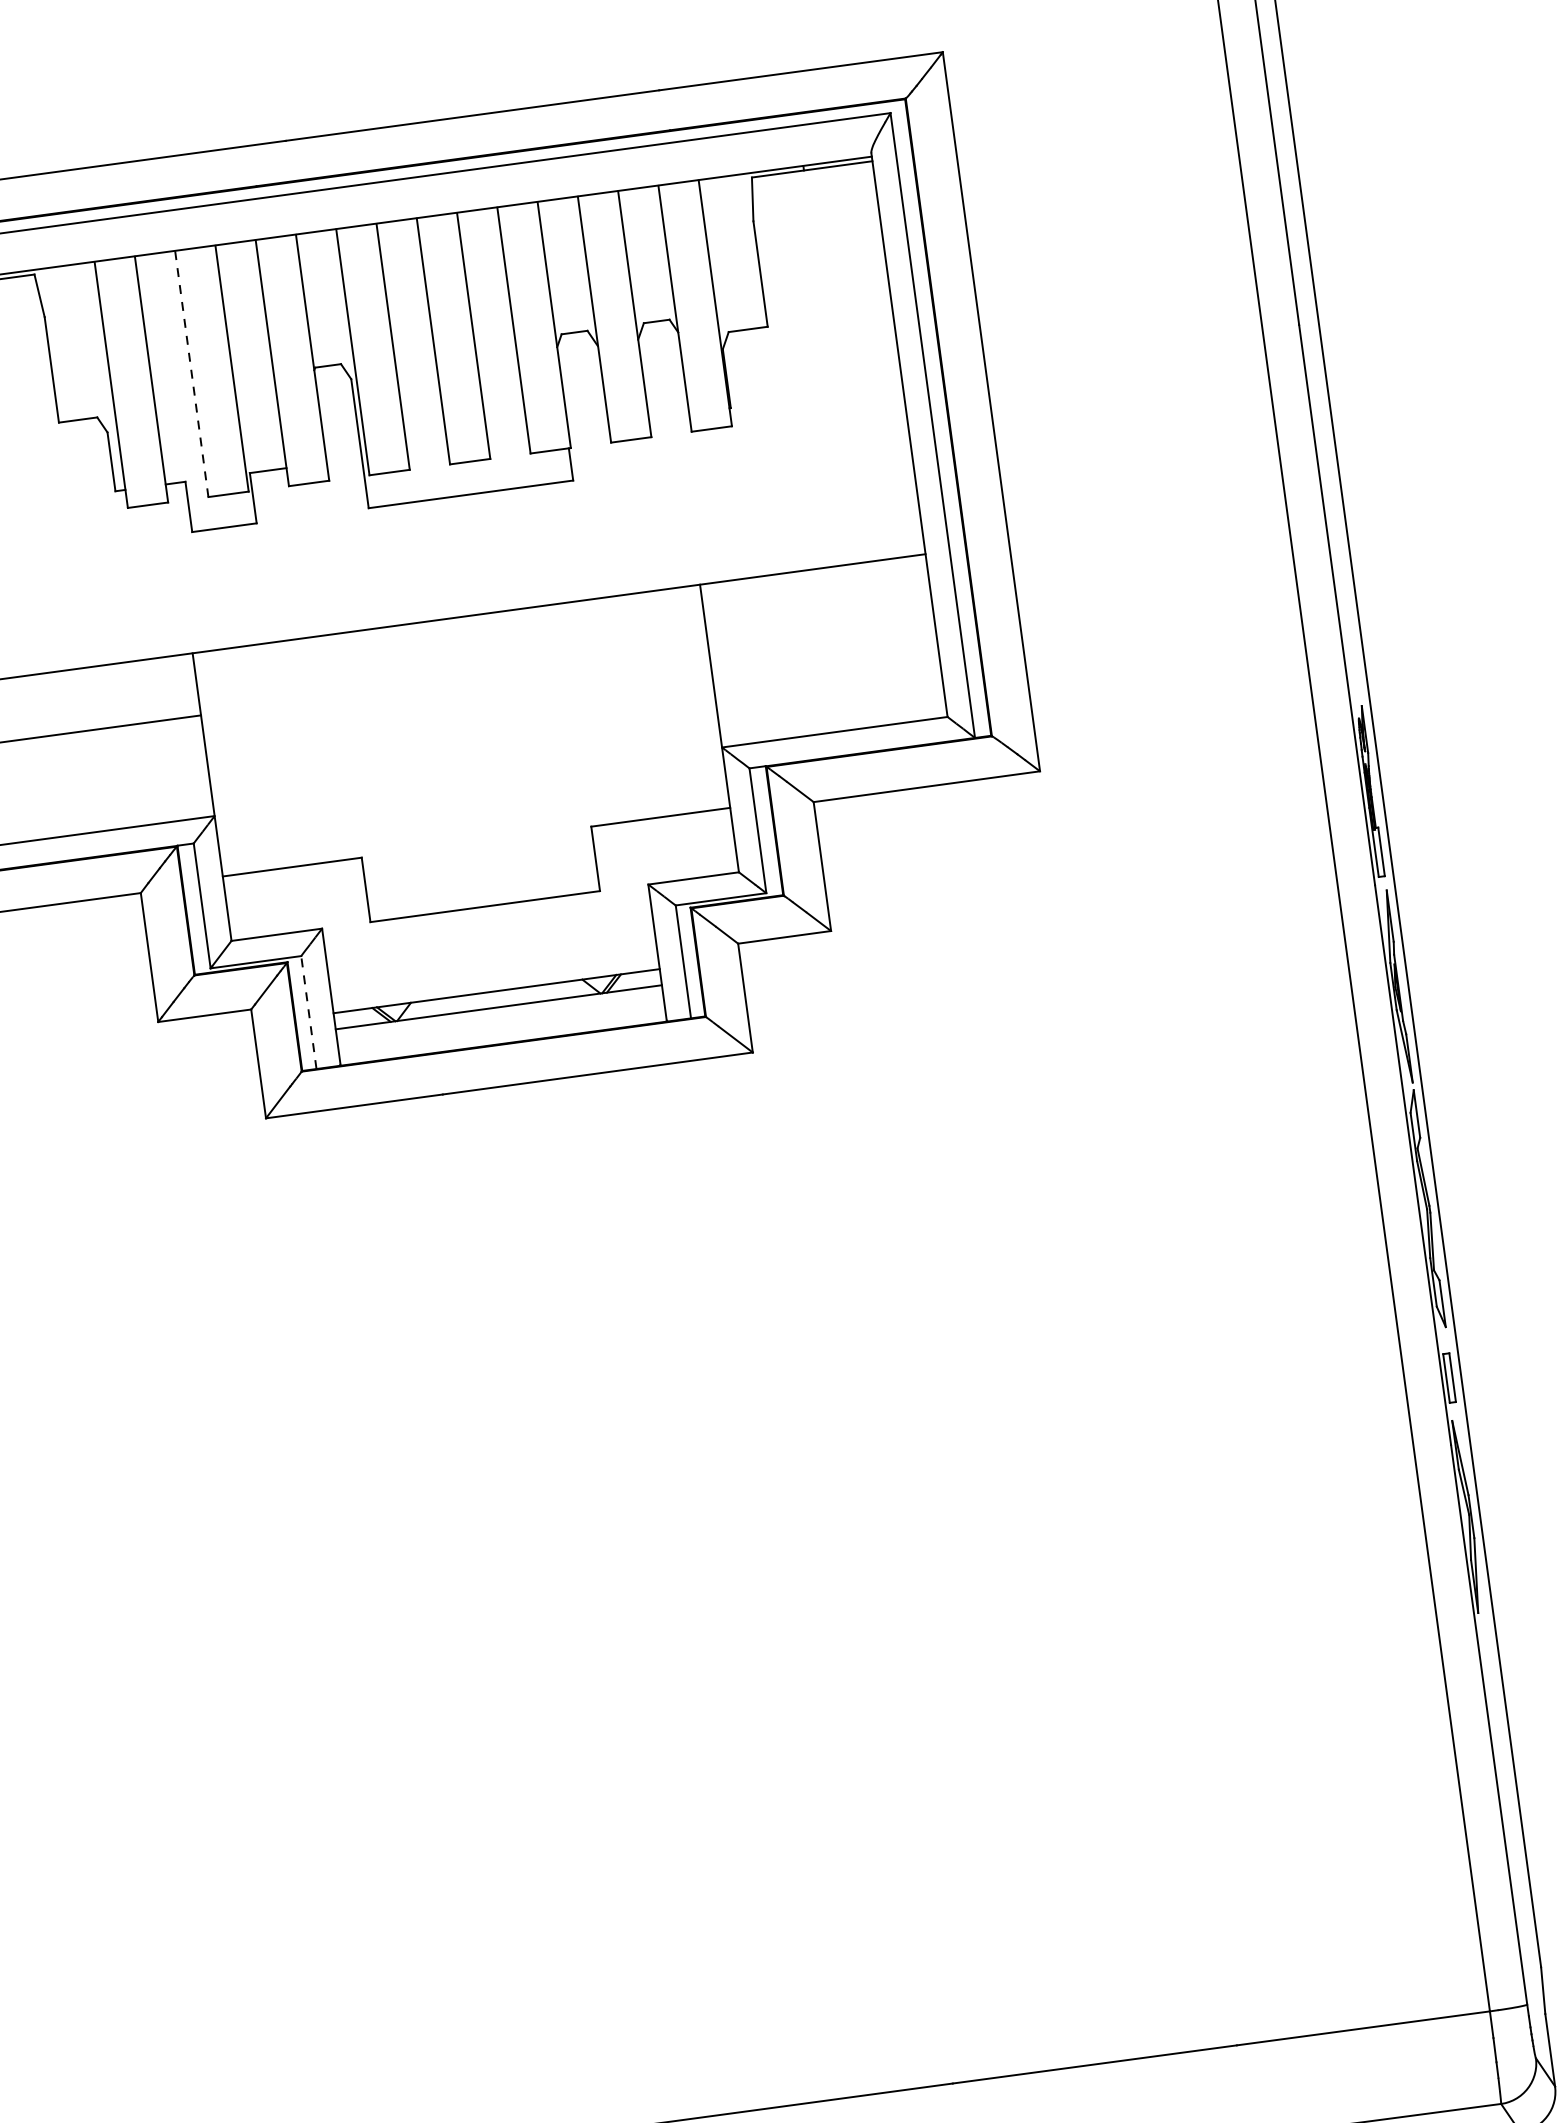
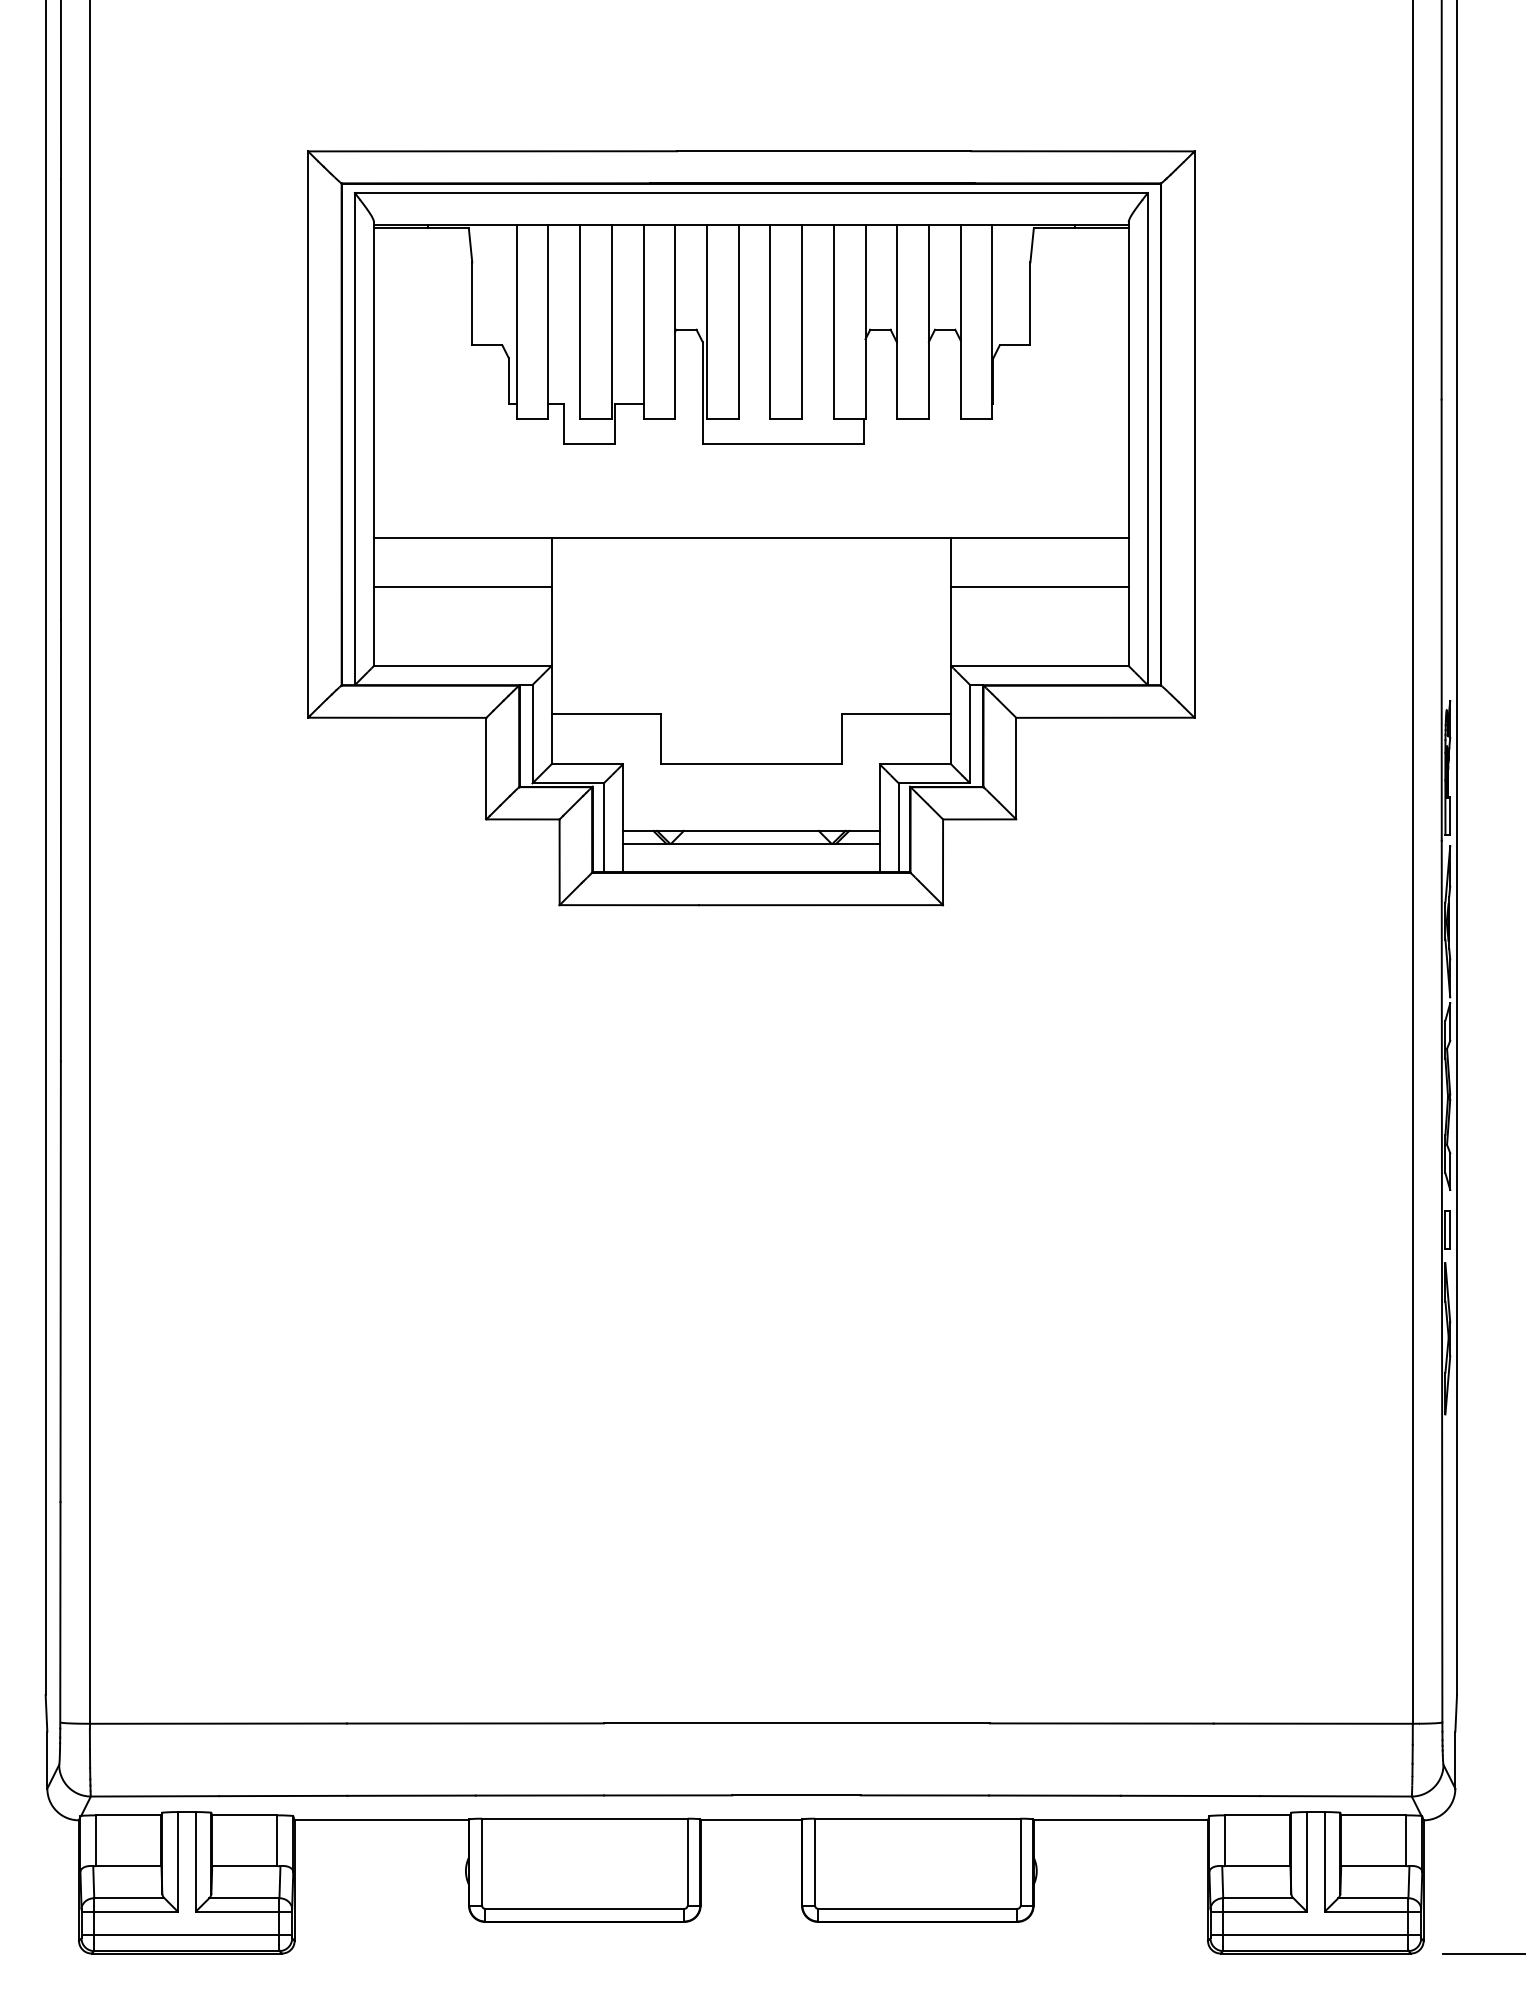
line: (192, 373) -> (580, 321), dashed -> solid
line: (820, 631) -> (1039, 586), added
line: (308, 1012) -> (603, 827), dashed -> solid

